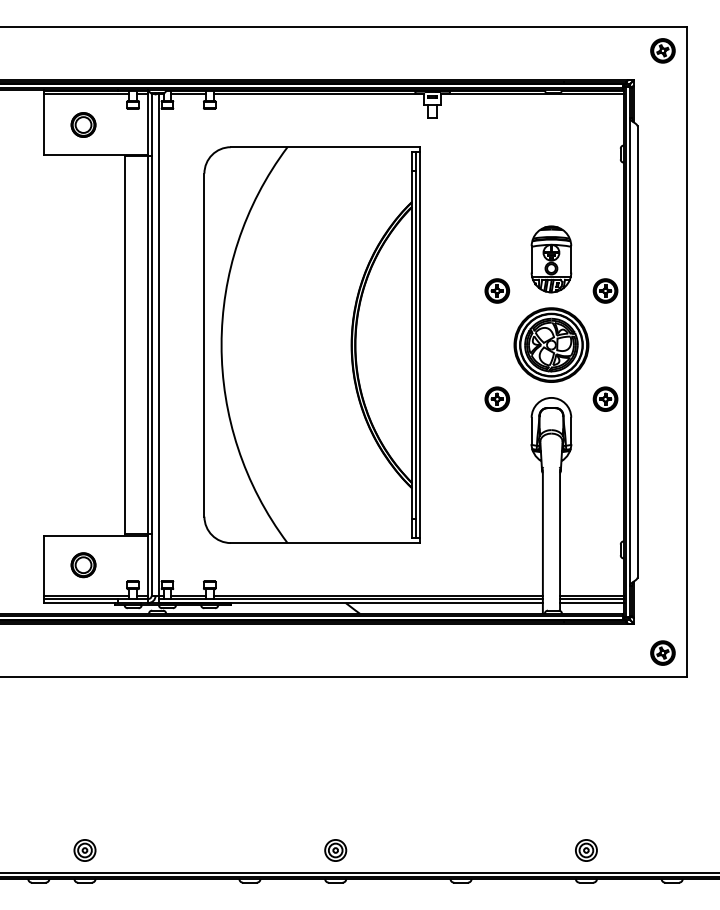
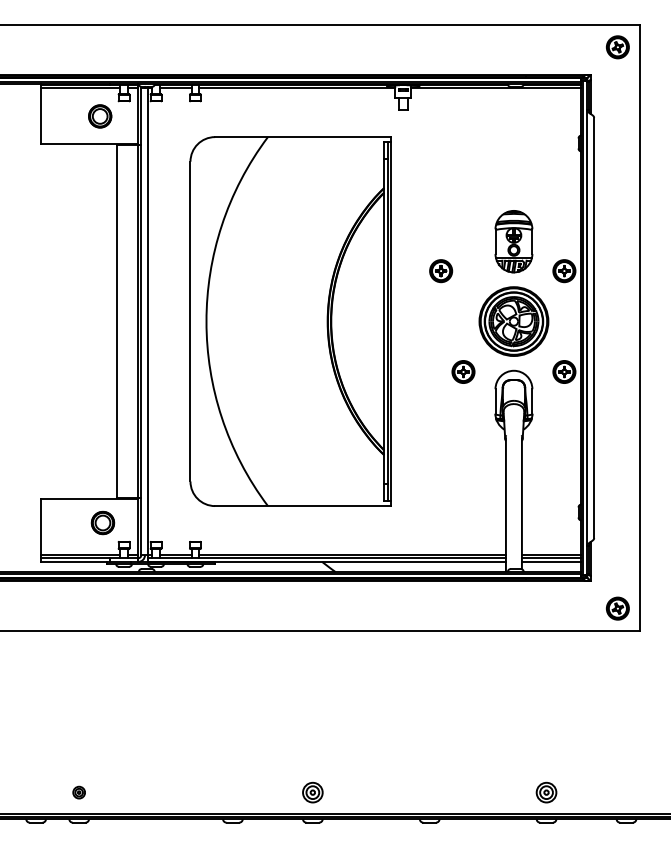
part: (83, 124) -> (100, 115), moved
part: (497, 290) -> (441, 270), moved
part: (83, 565) -> (102, 523), moved
part: (84, 850) -> (78, 792), size x0.6

